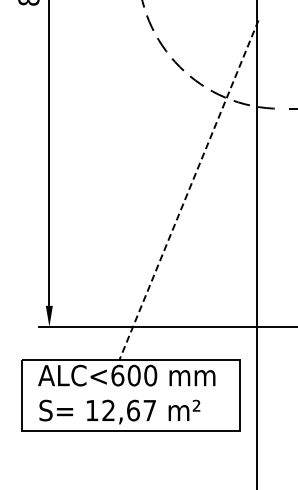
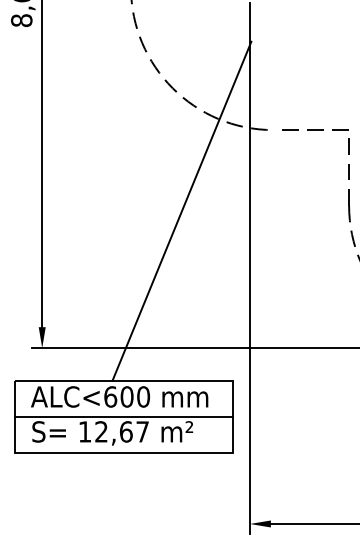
line: (188, 190) -> (181, 211), dashed -> solid
line: (130, 395) -> (123, 416), added

